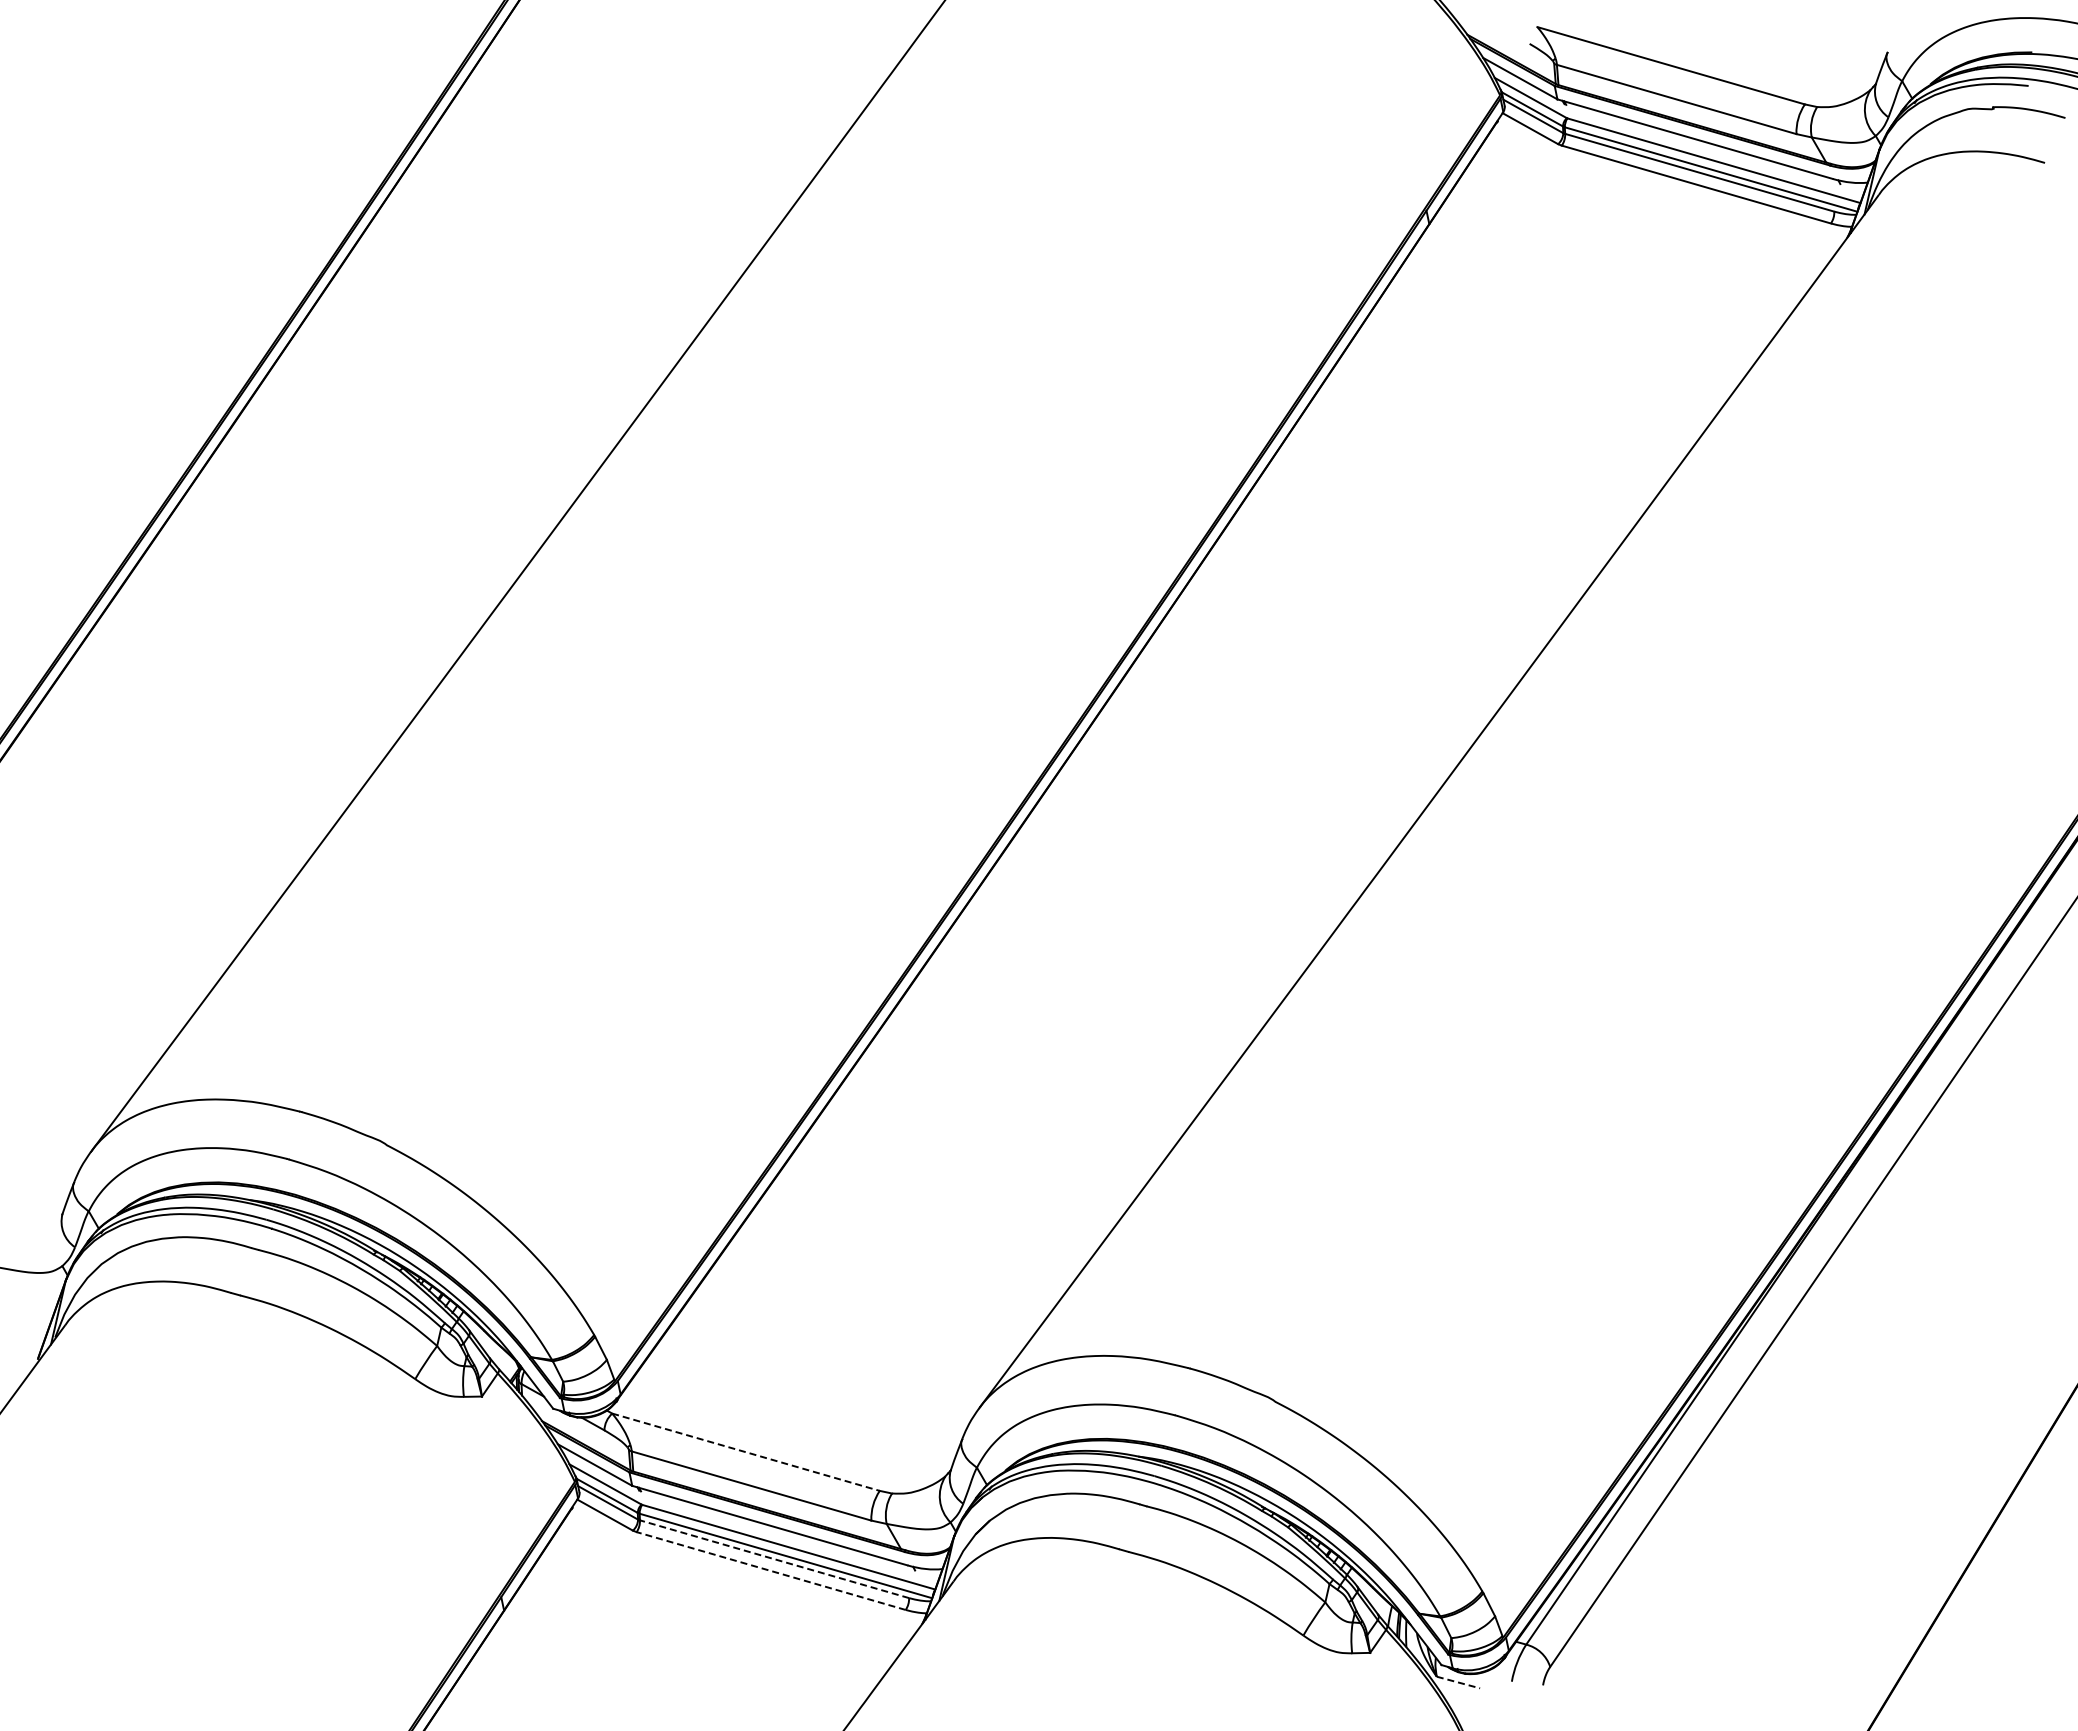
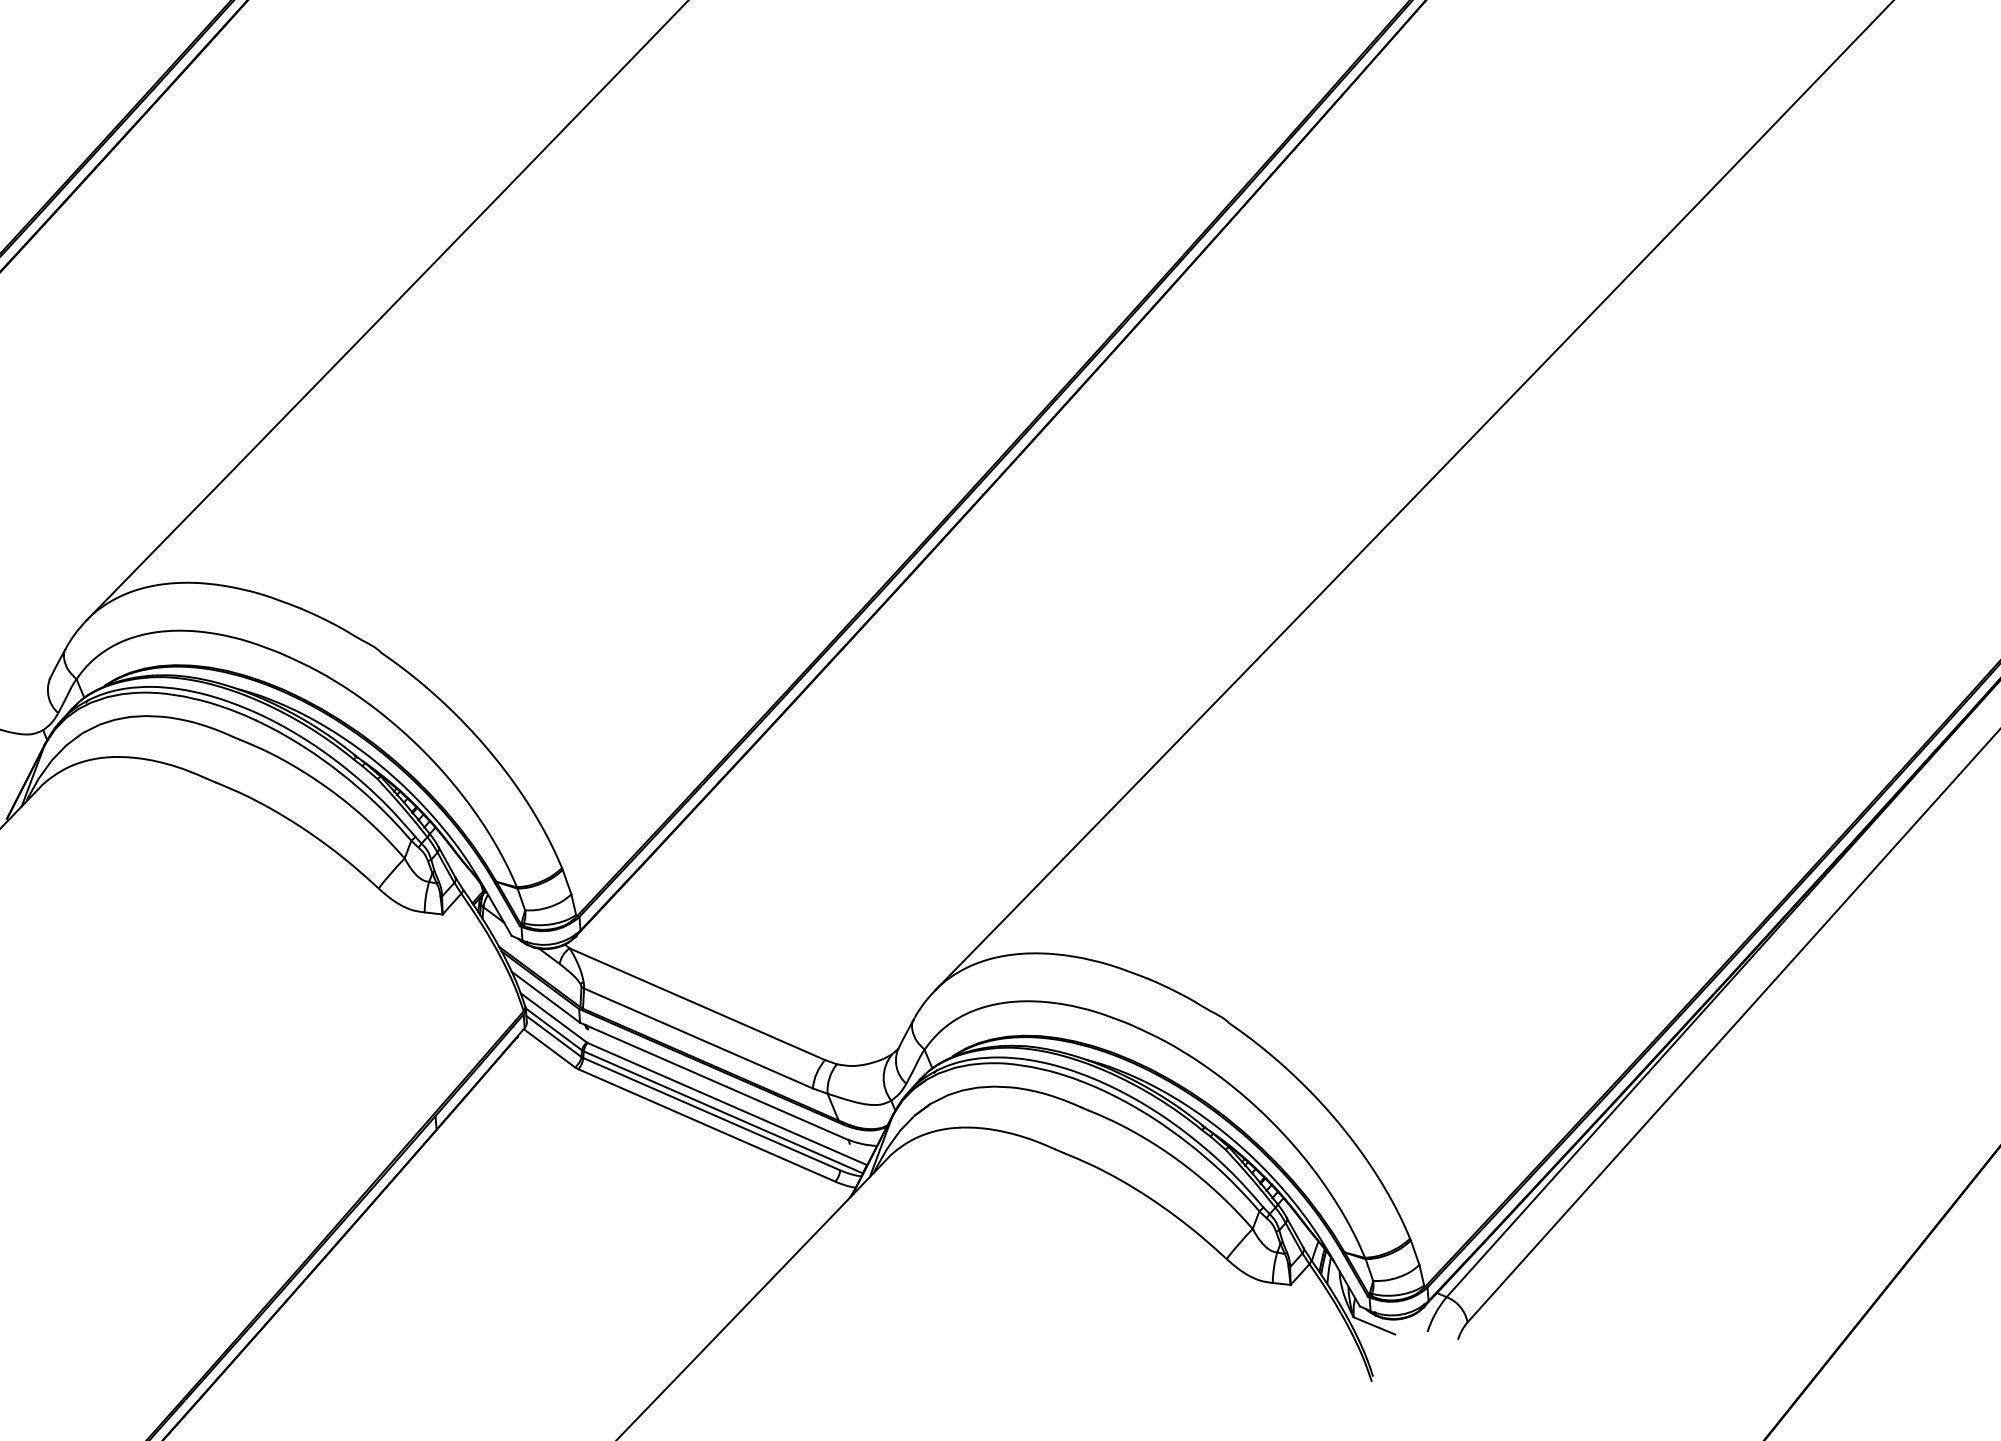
line: (746, 1452) -> (697, 1004), dashed -> solid
line: (774, 1559) -> (711, 1114), dashed -> solid
line: (770, 1570) -> (706, 1124), dashed -> solid
line: (1458, 1682) -> (1374, 1325), dashed -> solid

